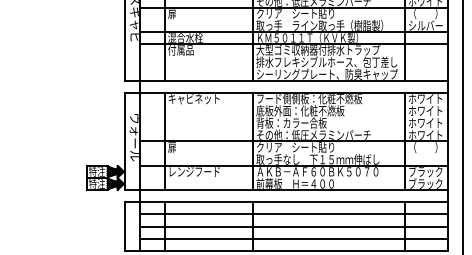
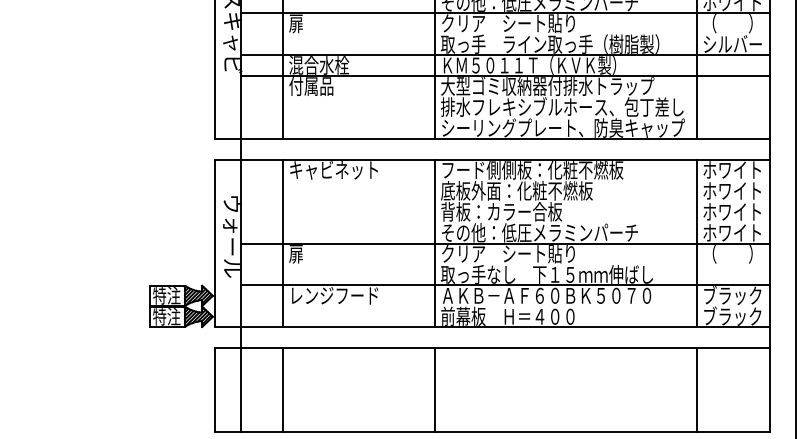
line: (293, 214) -> (504, 369), removed
line: (293, 226) -> (504, 389), removed
line: (293, 238) -> (504, 410), removed

